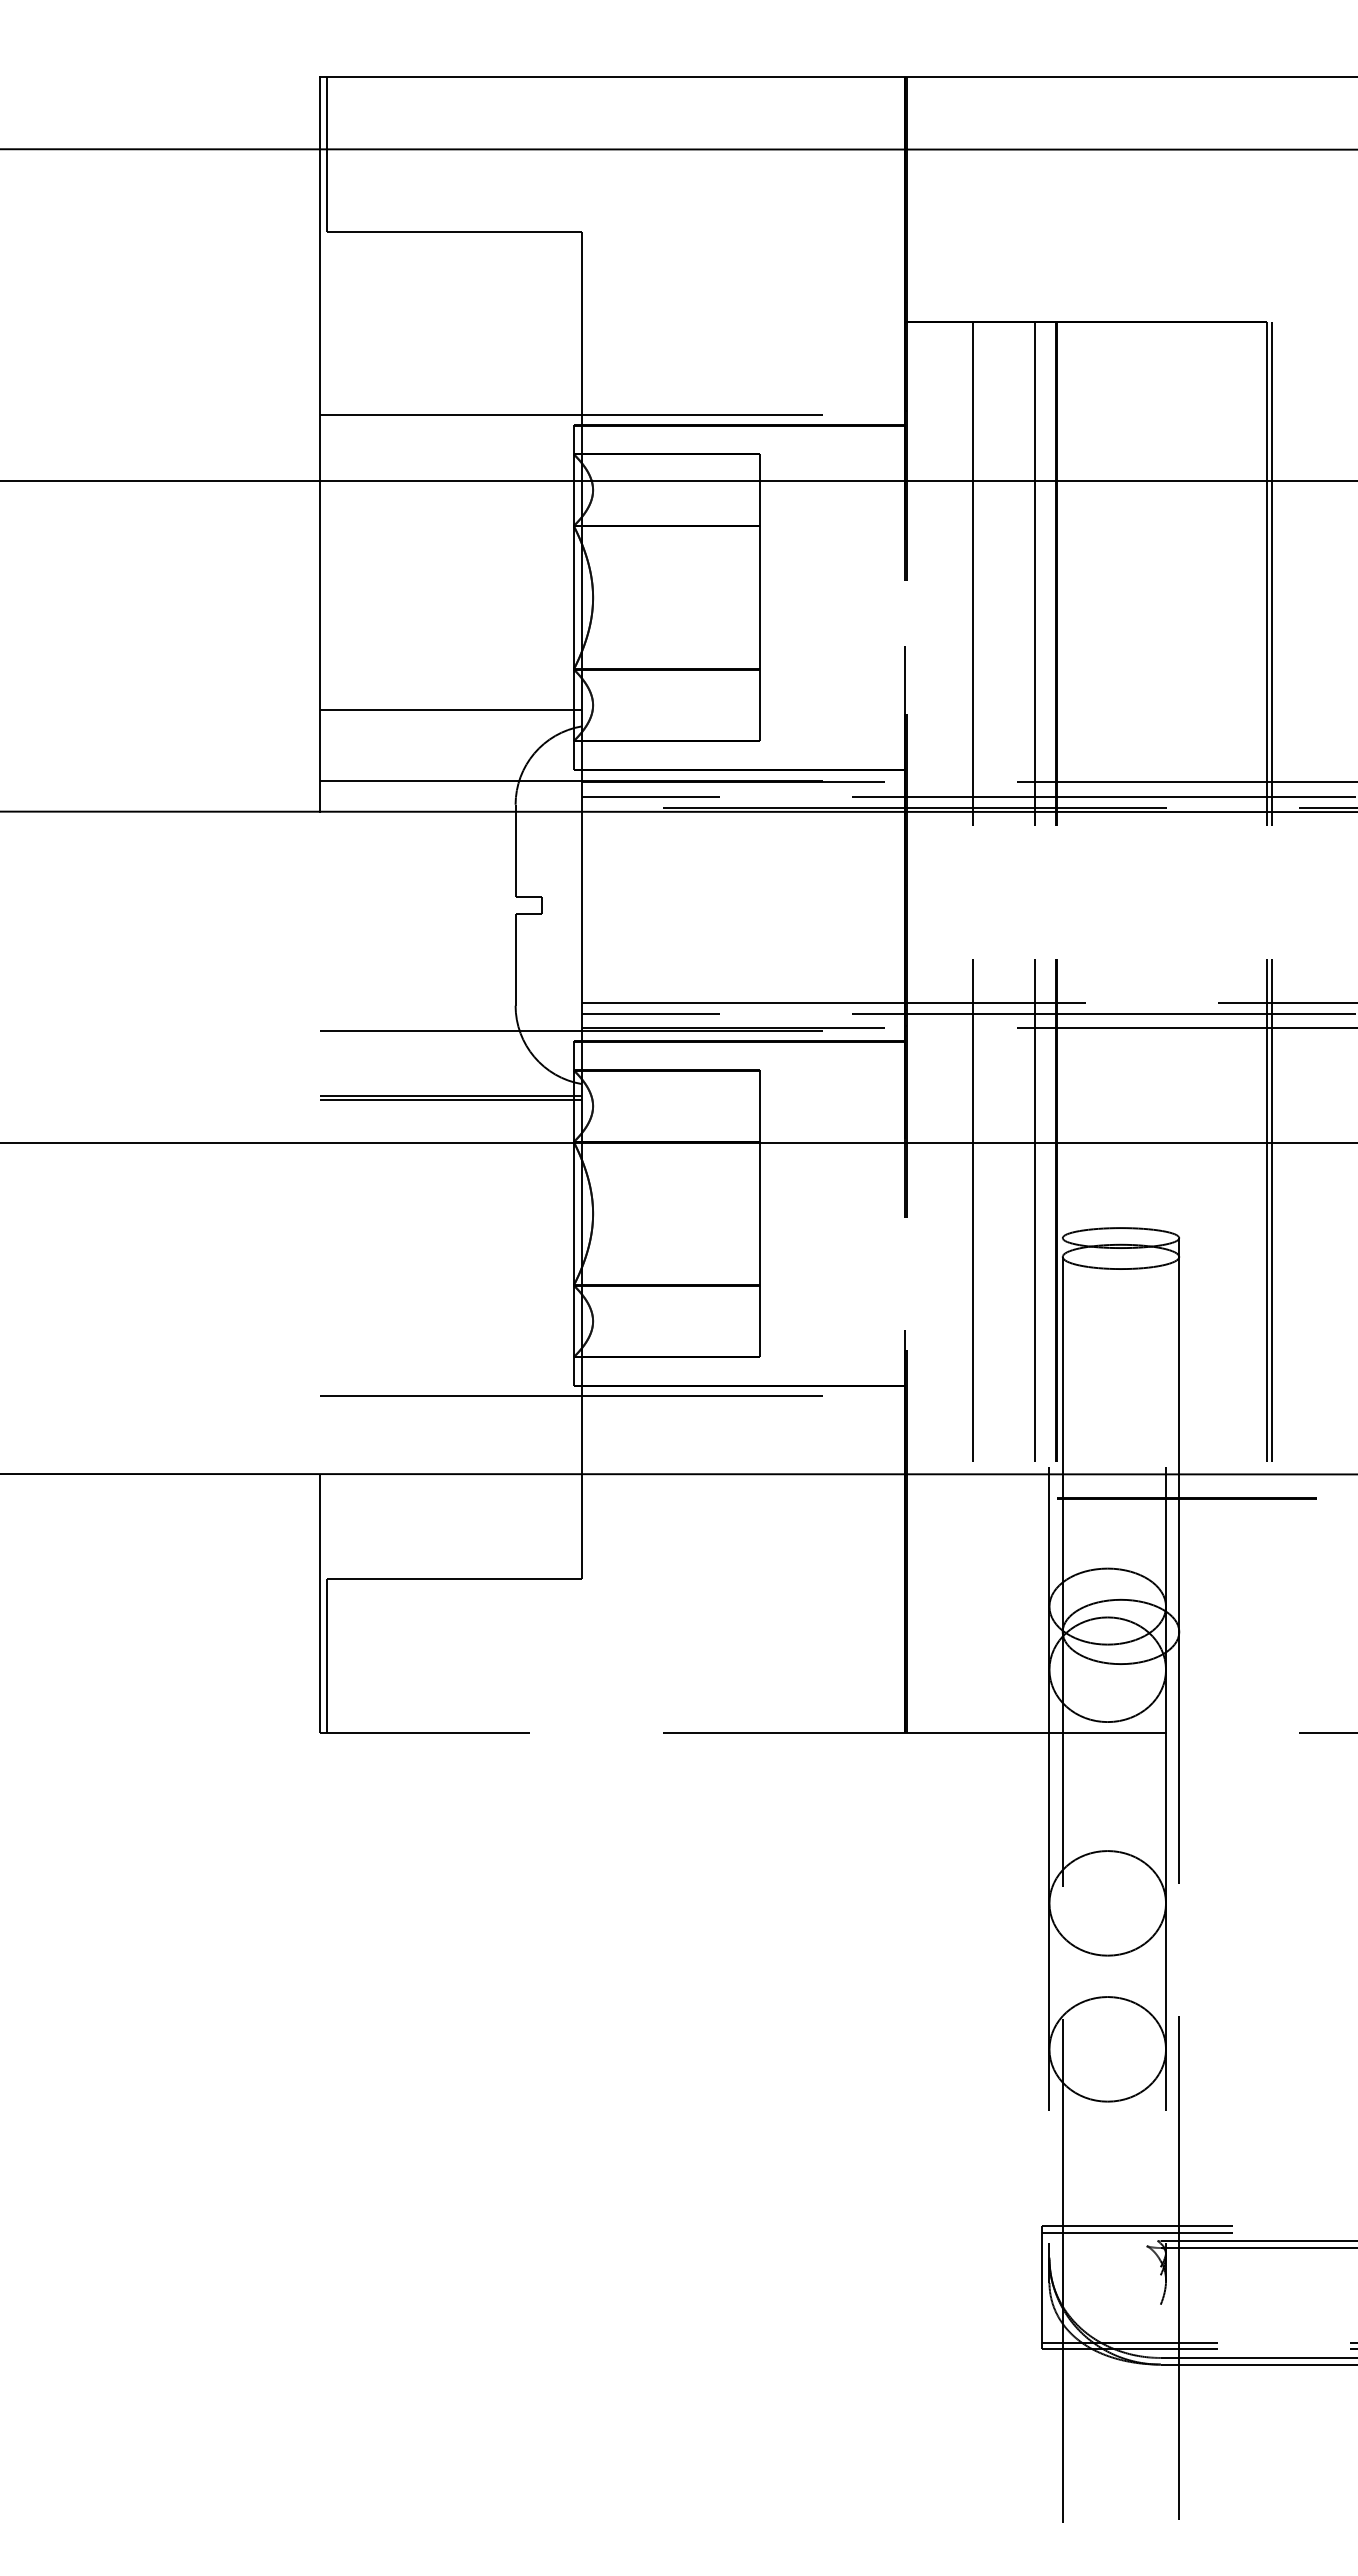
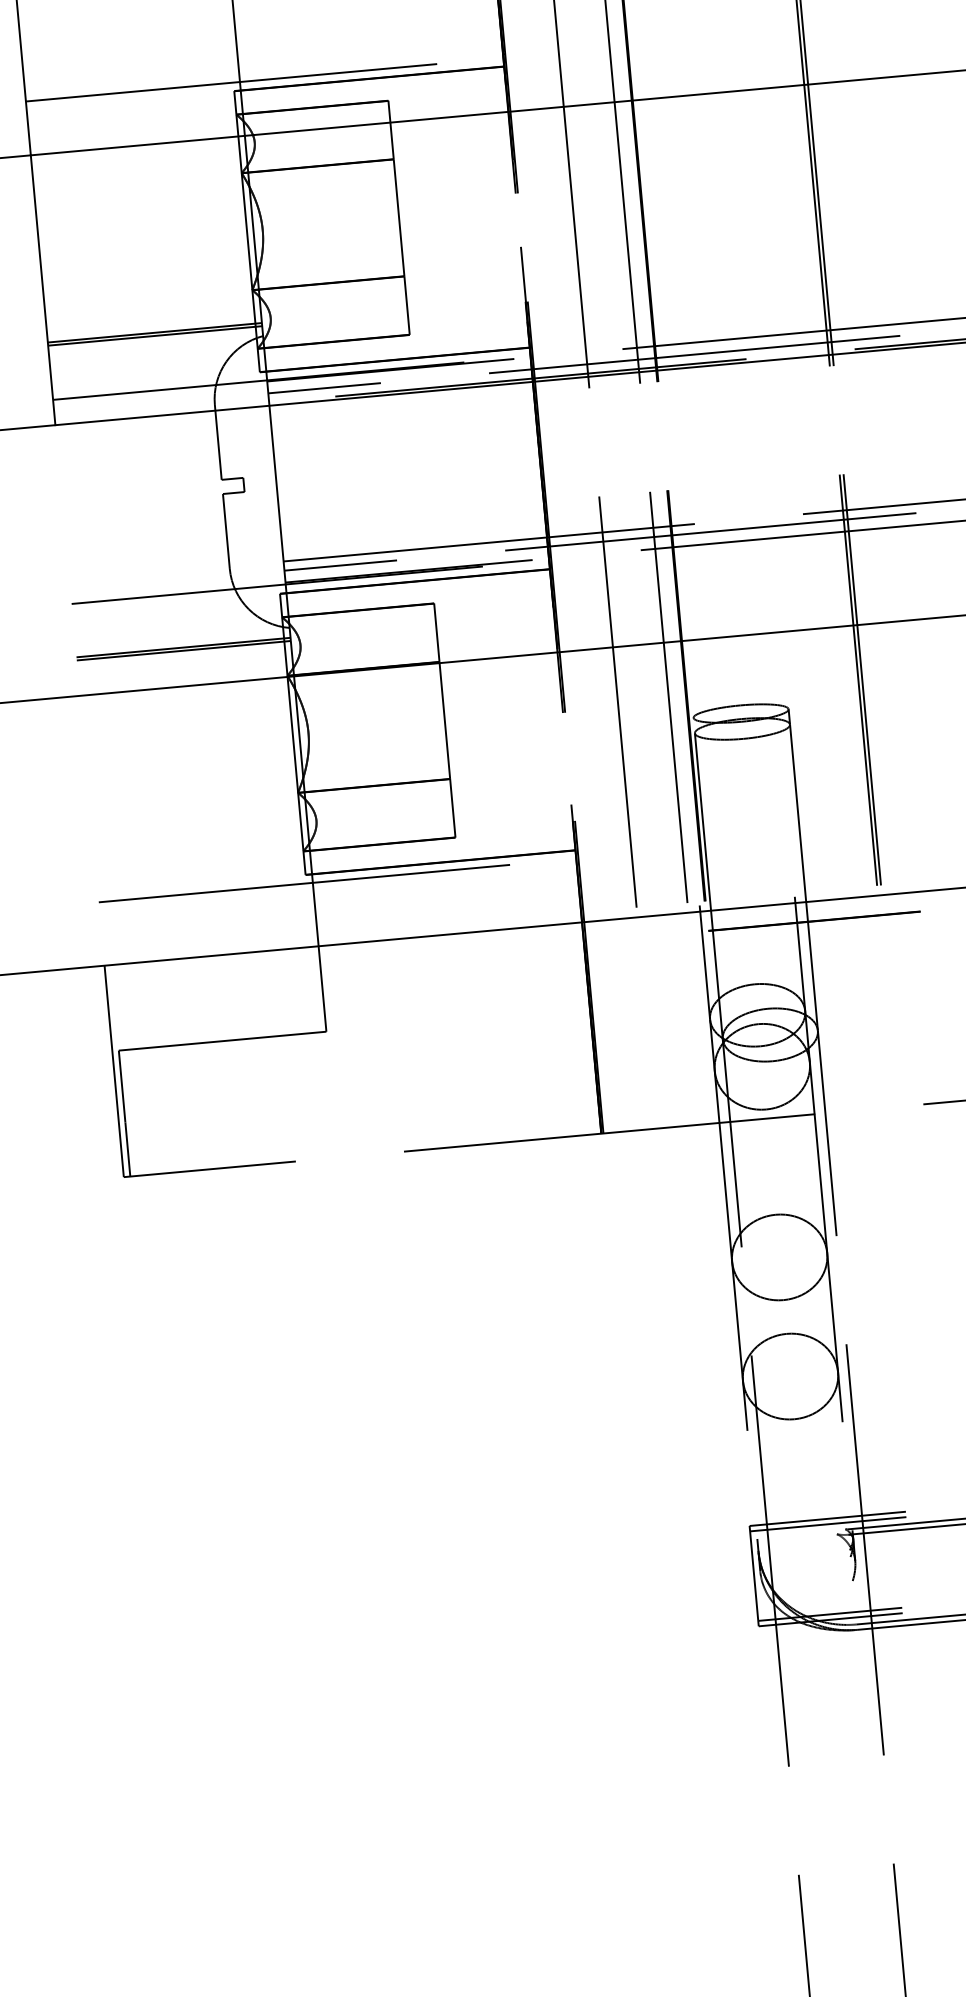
line: (450, 714) -> (155, 336), added

